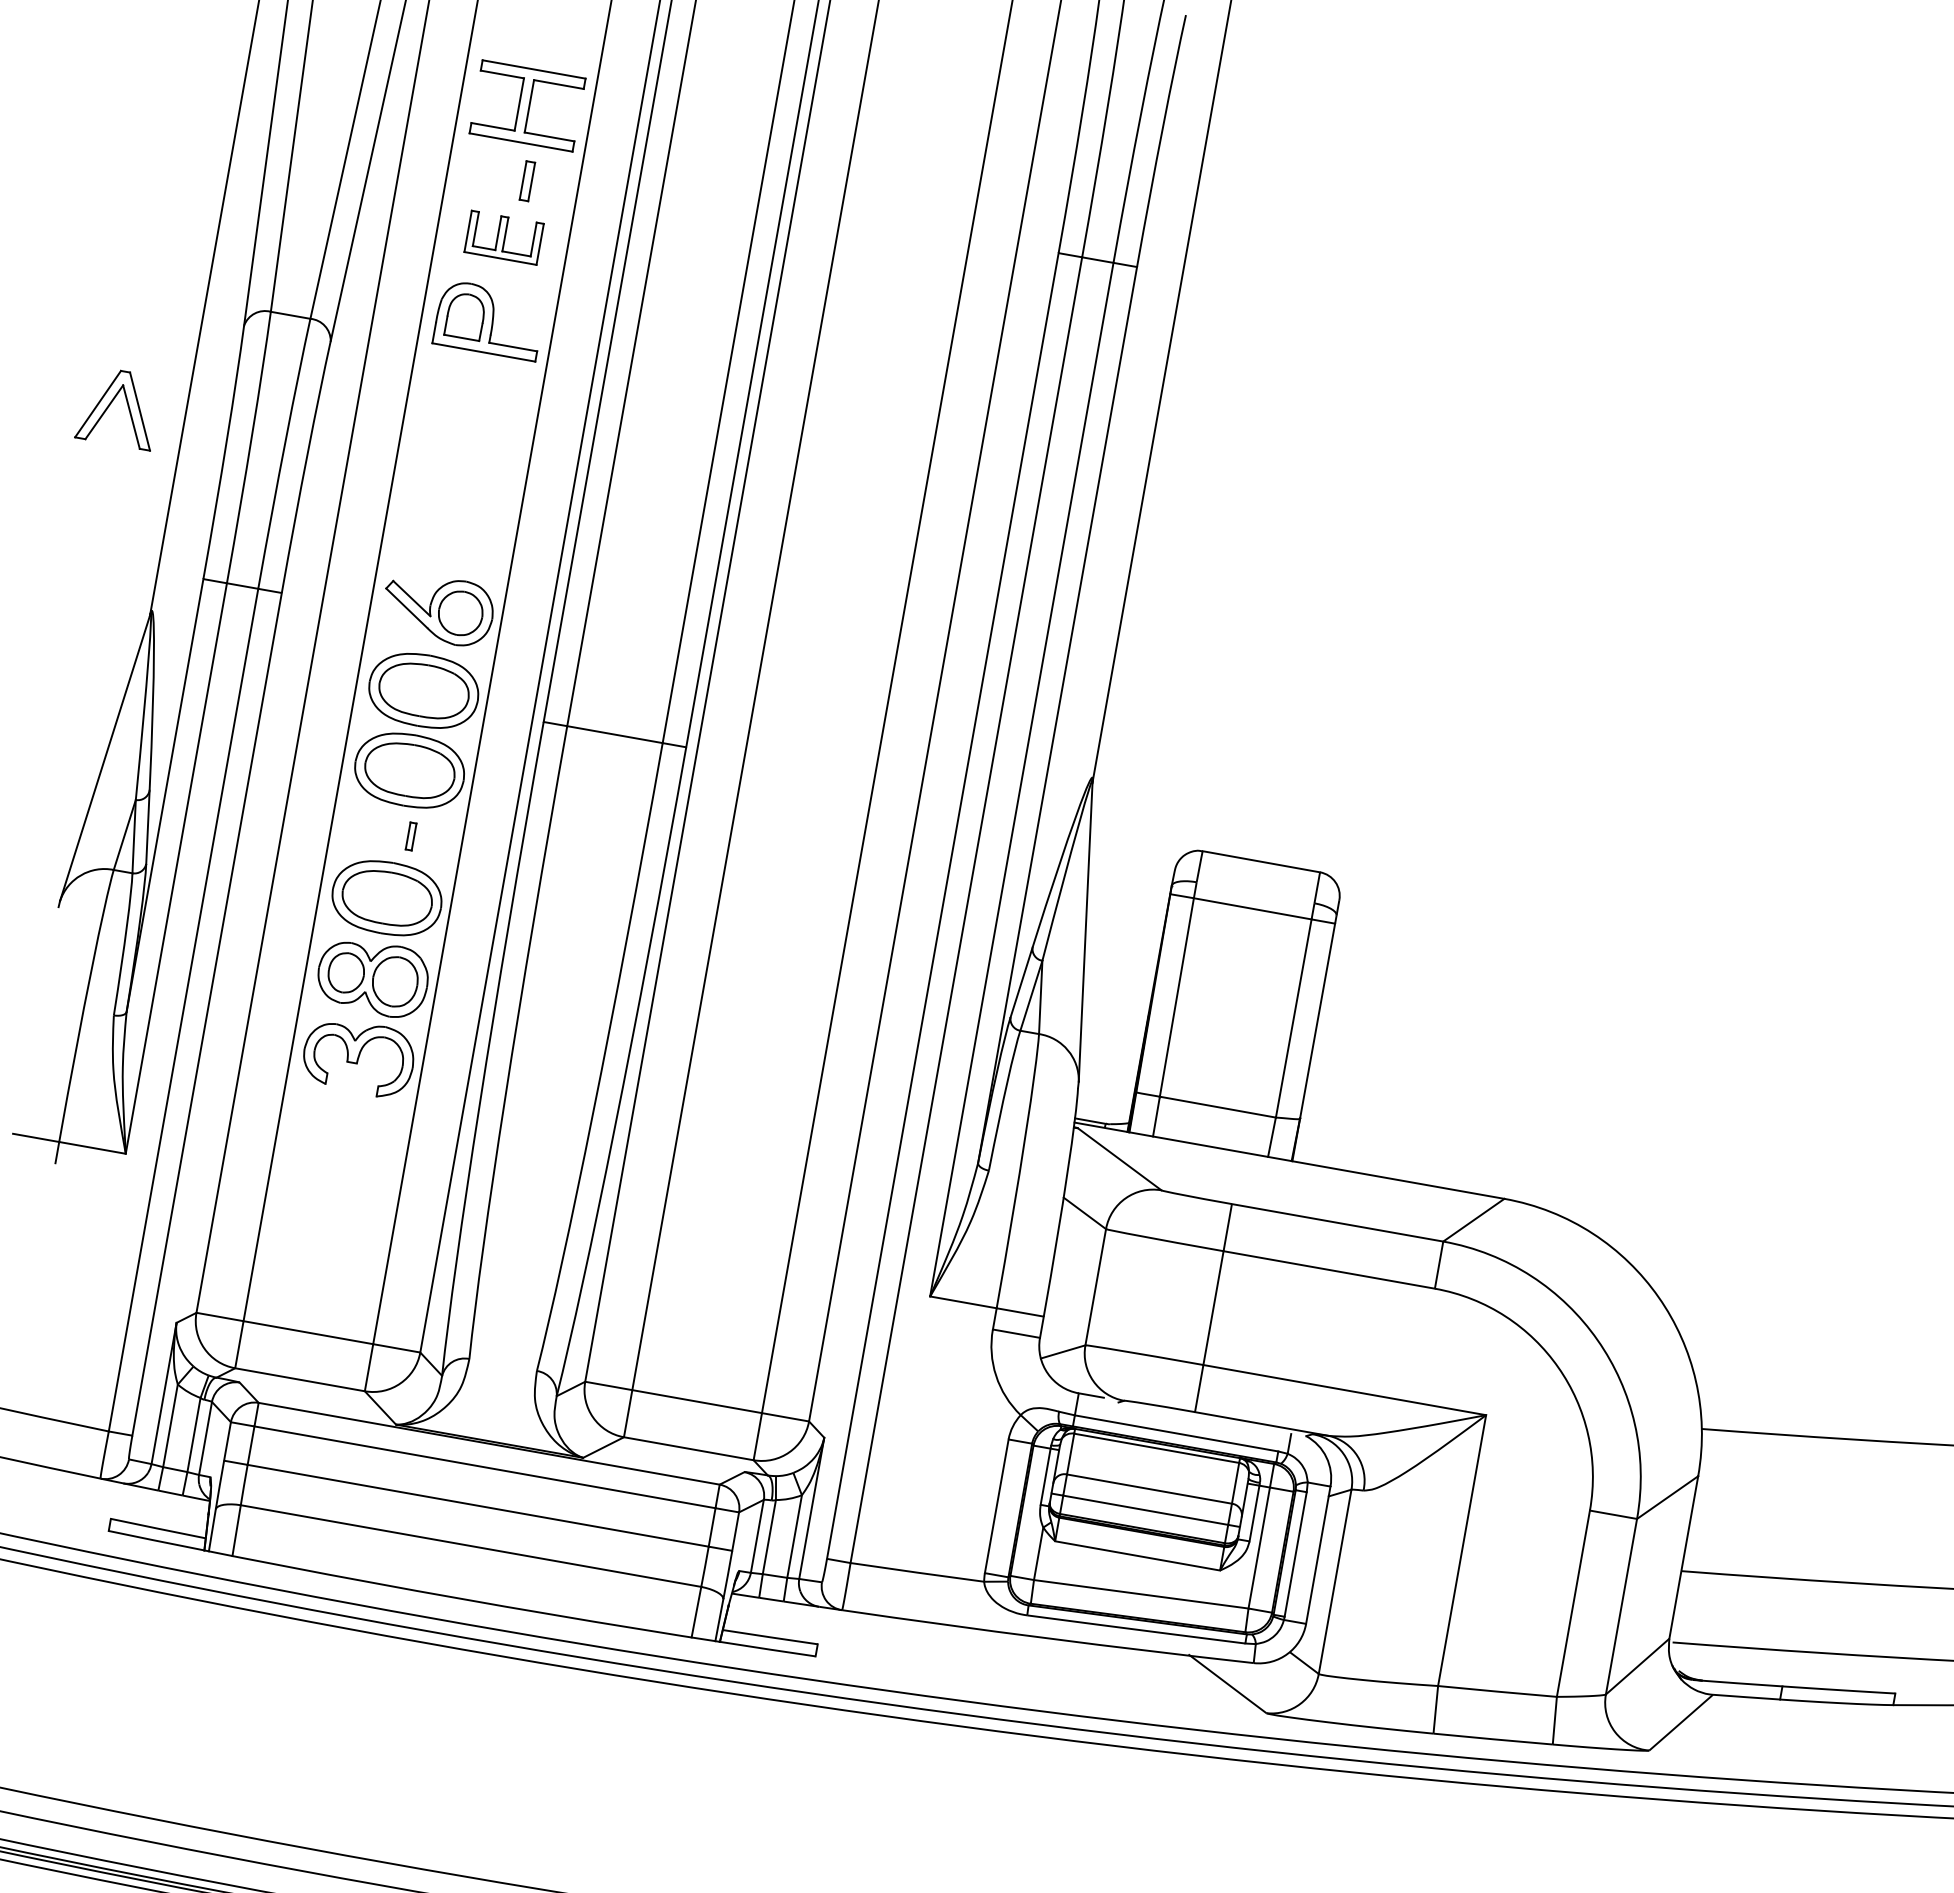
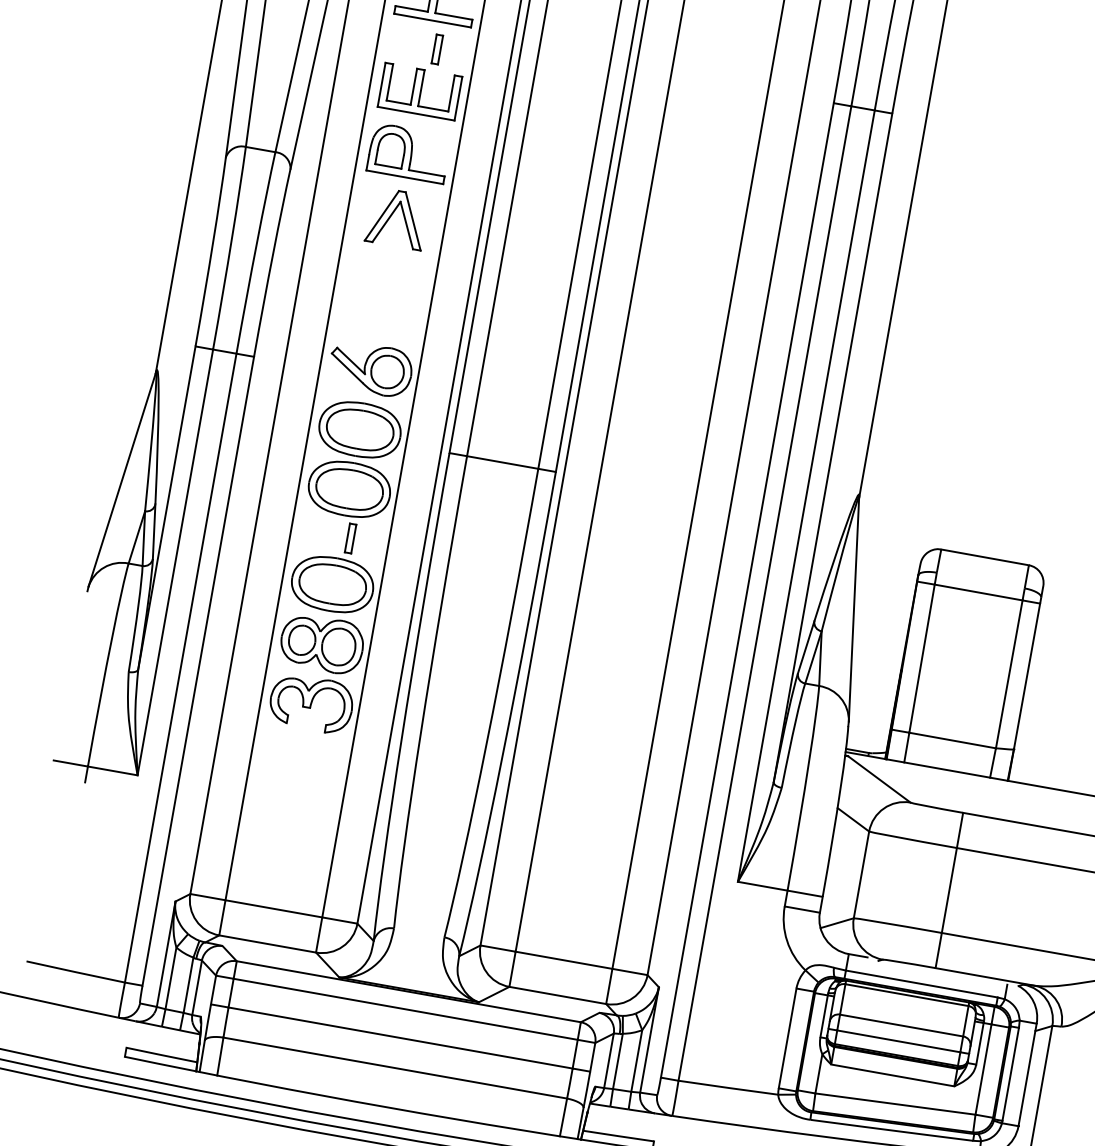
part: (503, 237) -> (419, 91), size x1.43
part: (112, 410) -> (392, 220), moved
part: (410, 836) -> (350, 538), size x1.43

